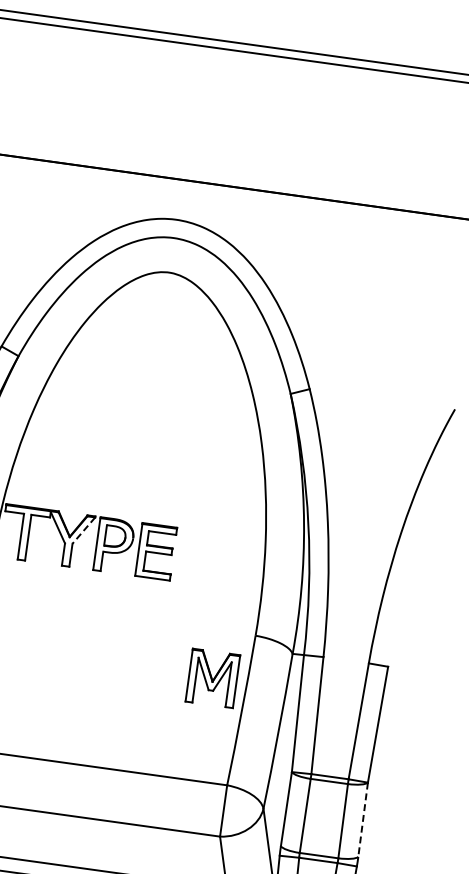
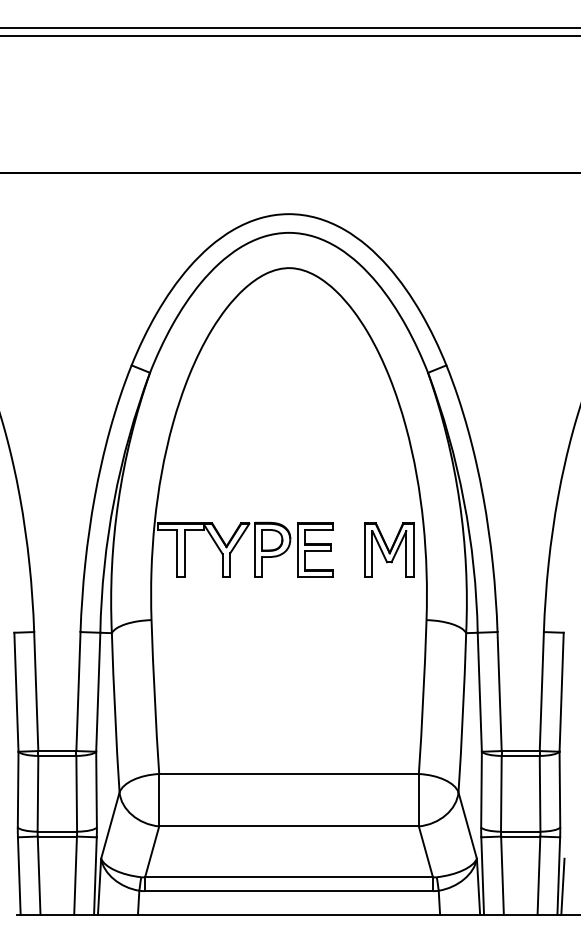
line: (83, 530) -> (239, 538), dashed -> solid
part: (212, 678) -> (389, 549), moved
line: (362, 819) -> (559, 789), dashed -> solid

